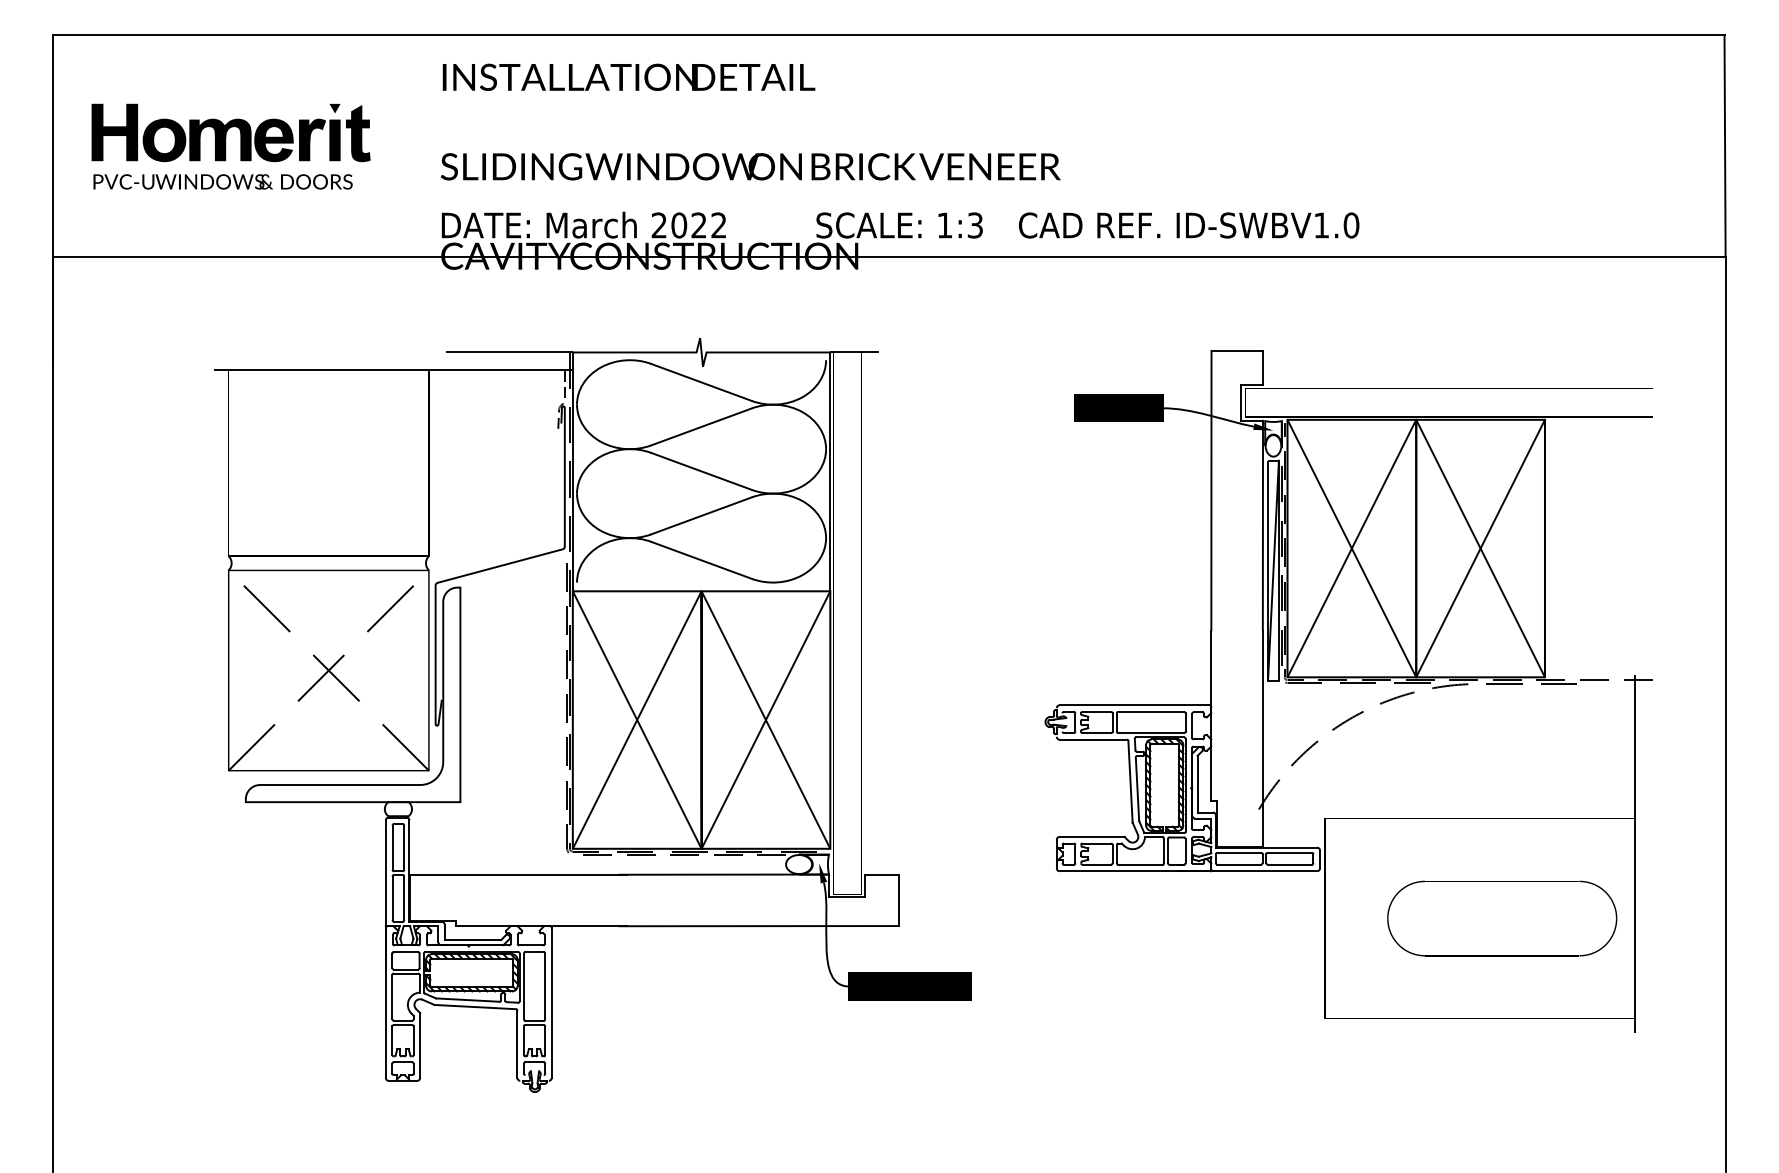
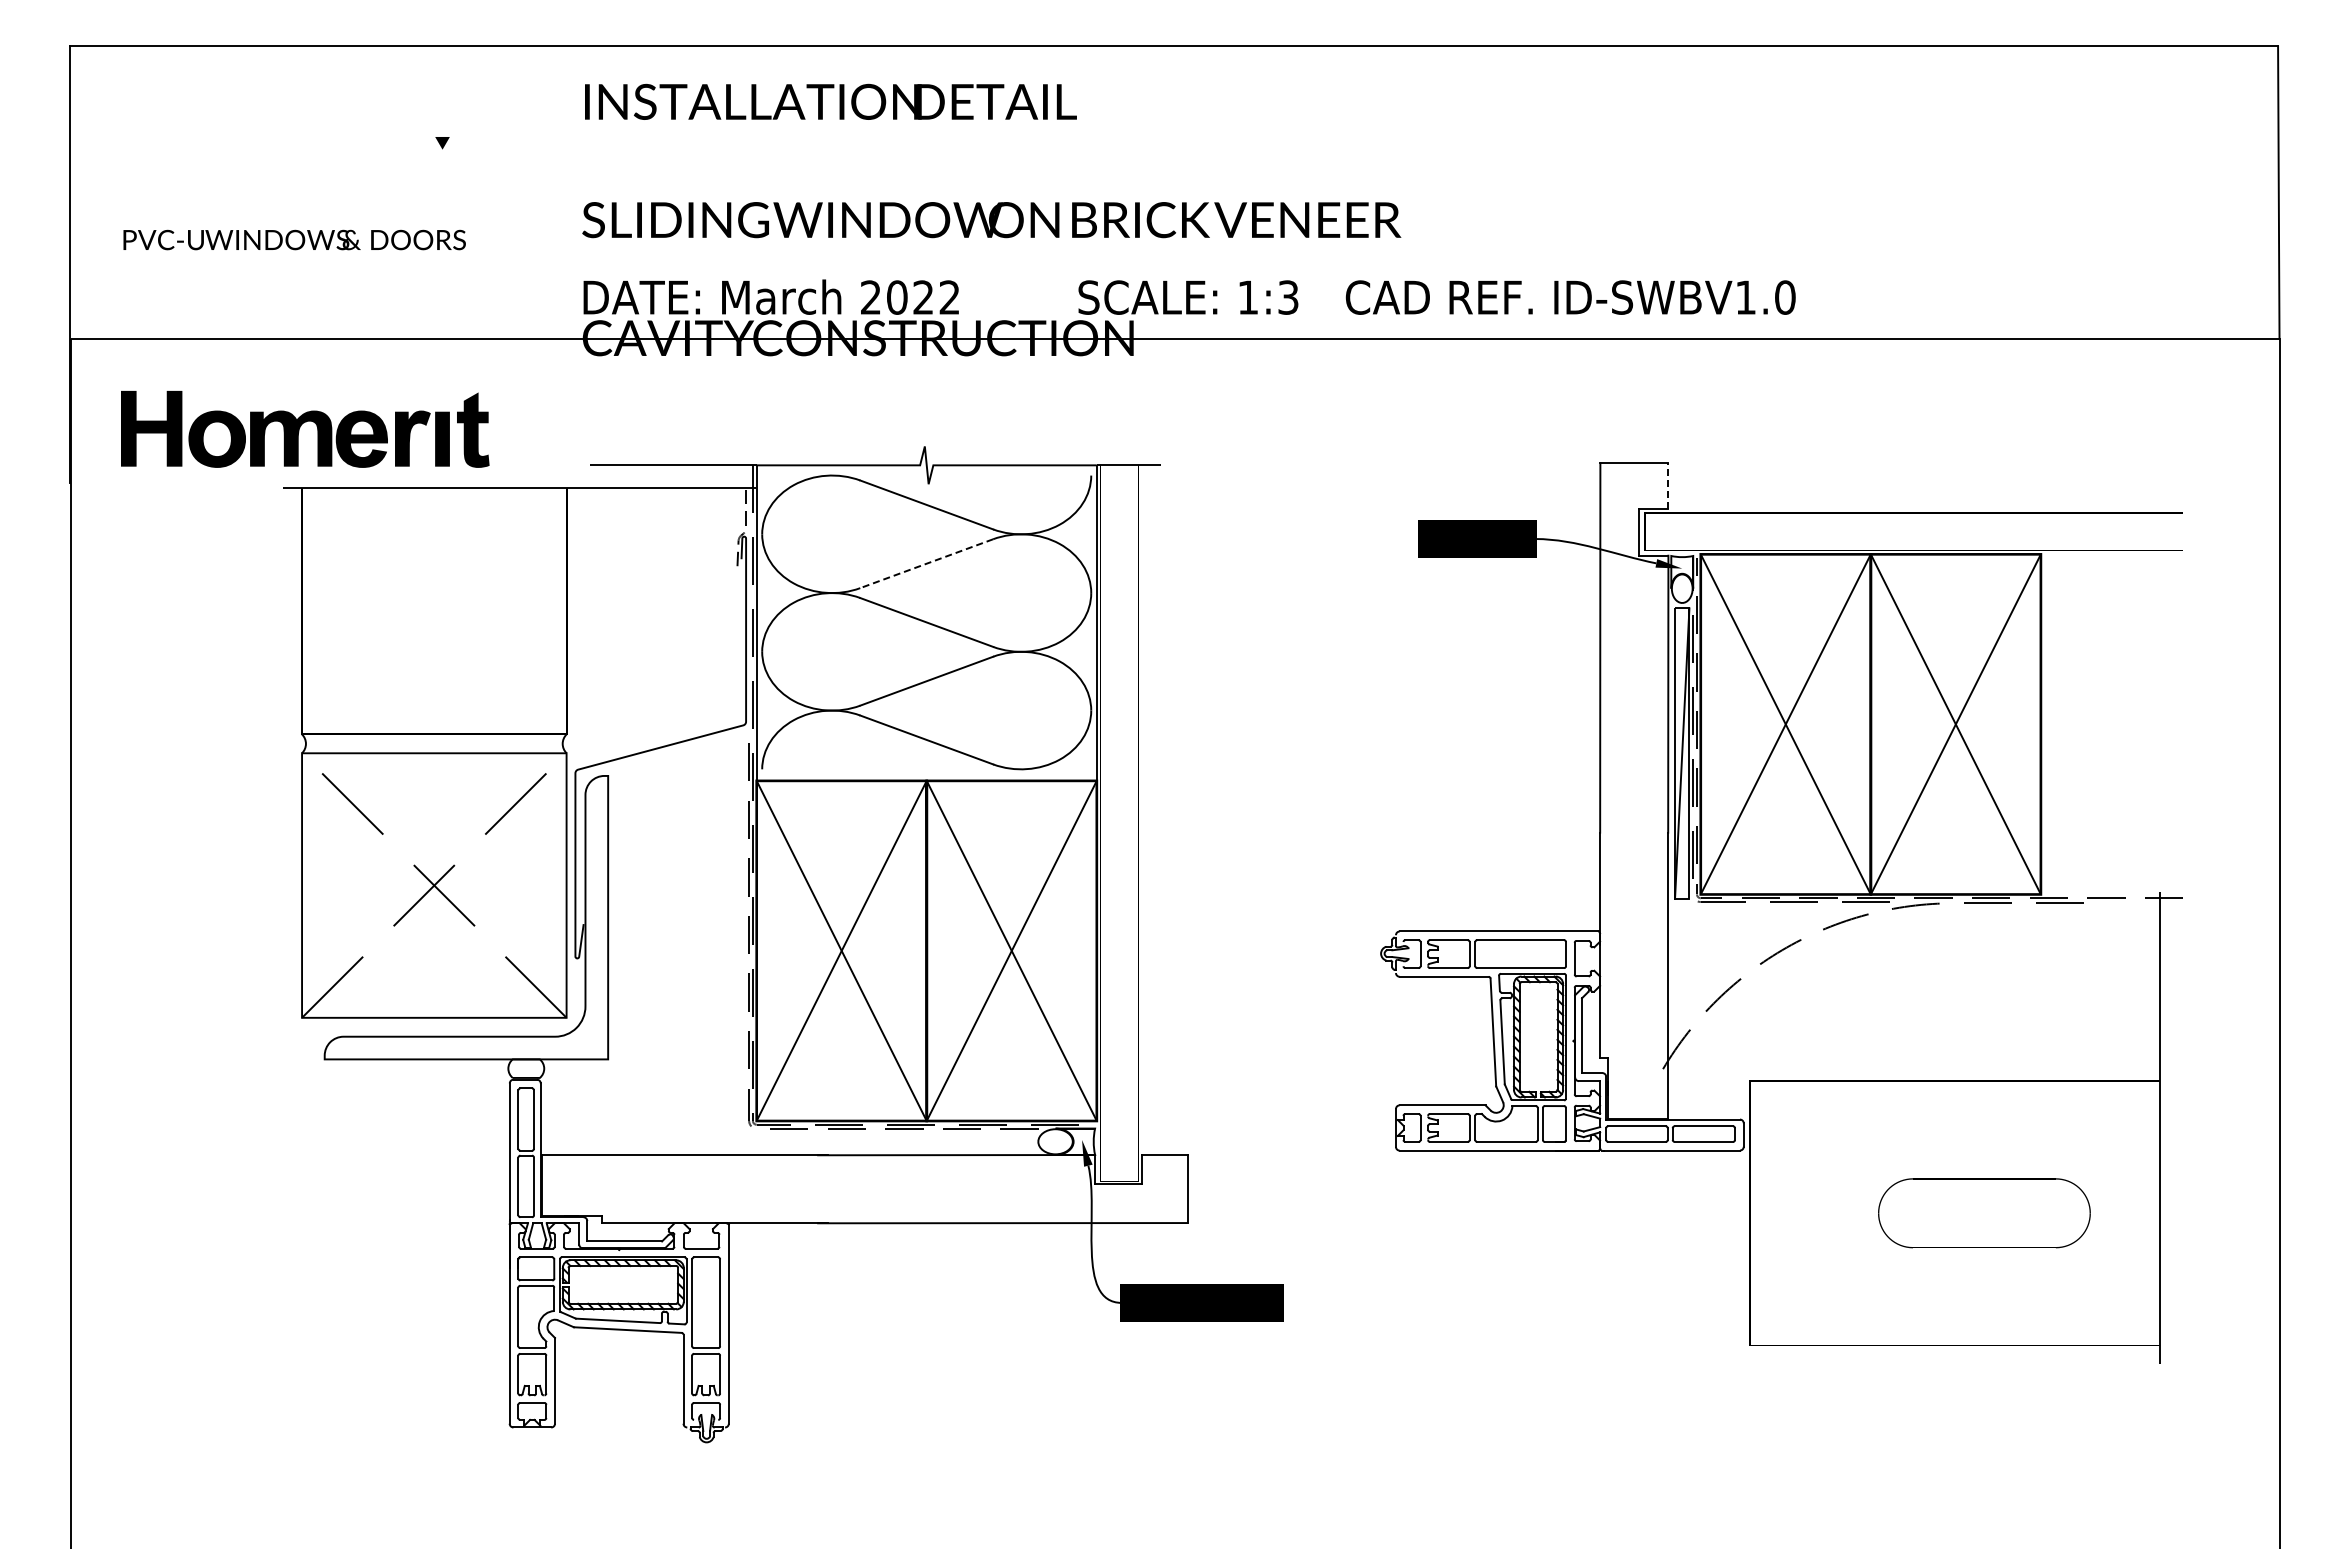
part: (231, 133) -> (305, 429), moved
line: (1263, 367) -> (1668, 485), solid -> dashed
line: (701, 426) -> (926, 563), solid -> dashed
part: (1502, 918) -> (1984, 1213), size x0.7

